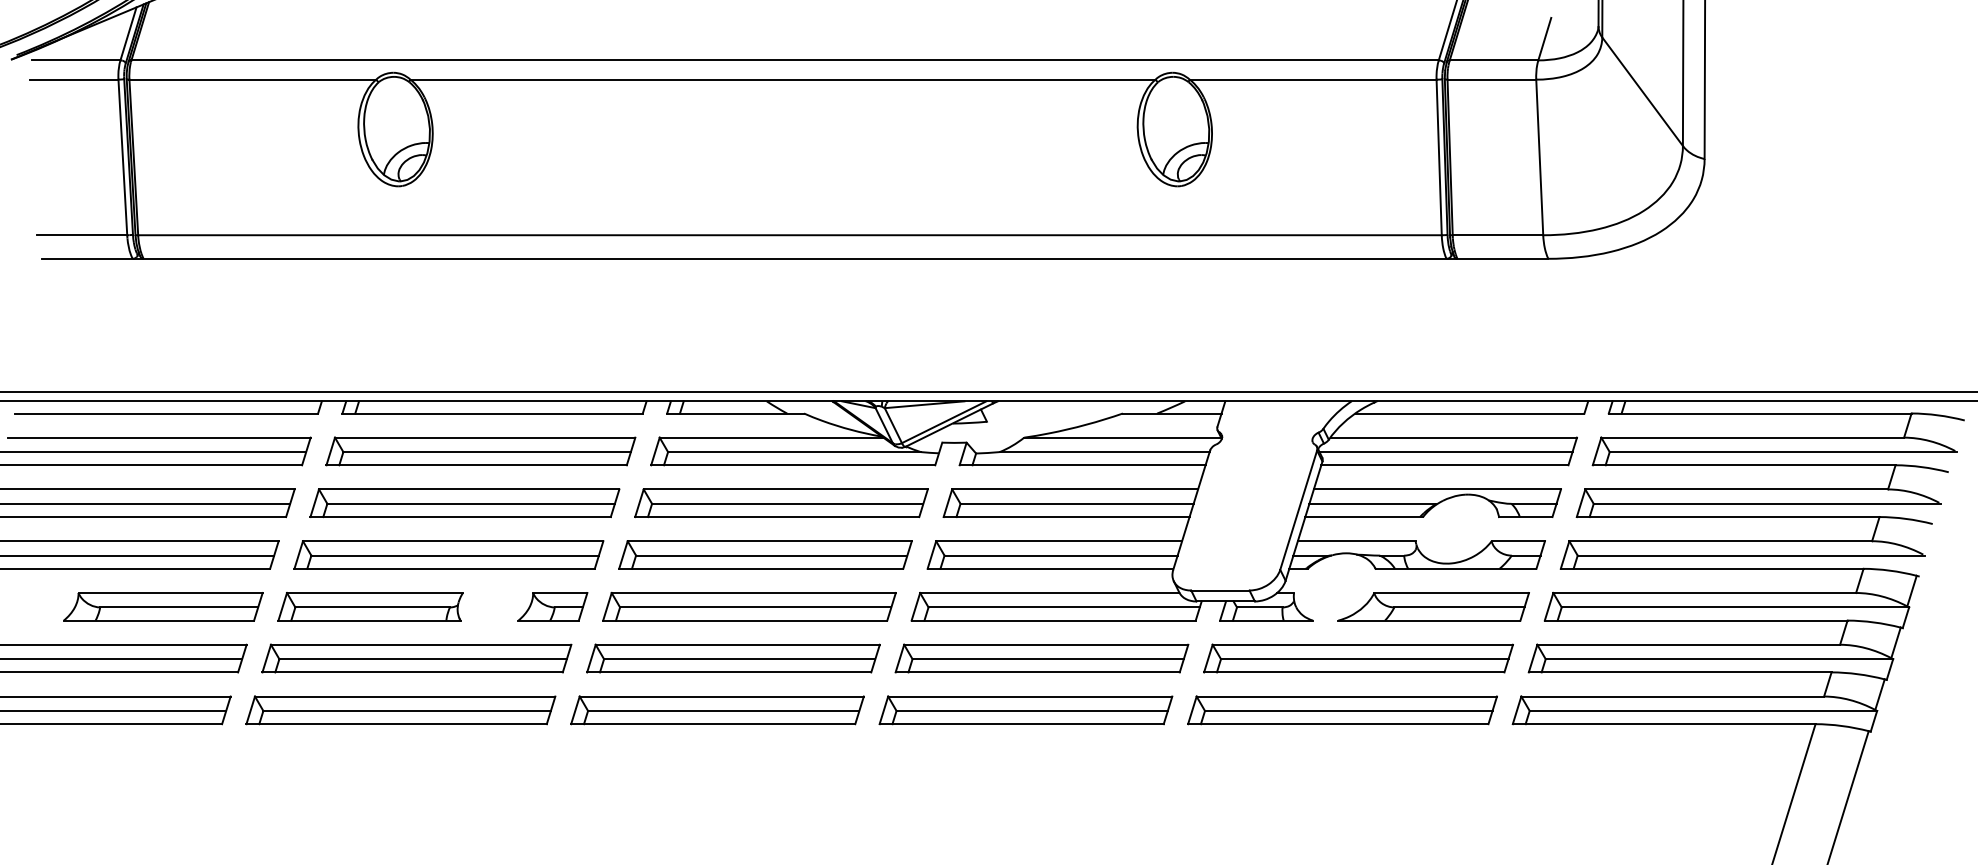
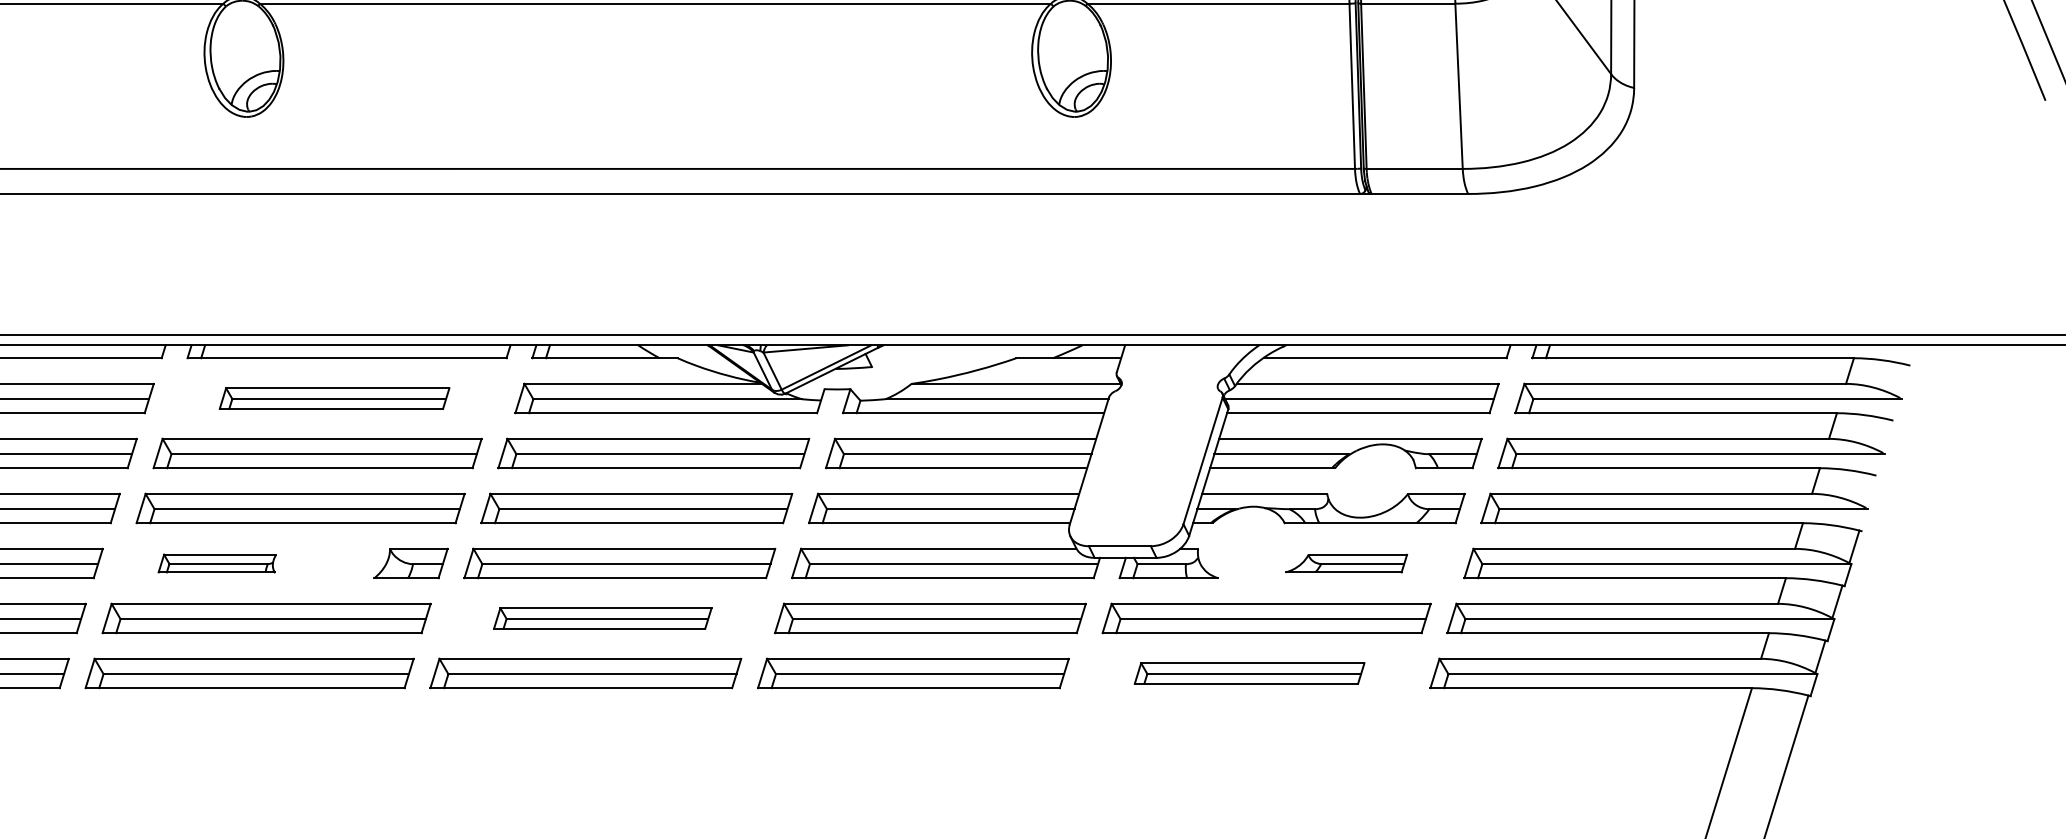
part: (480, 451) -> (334, 398), size x0.7
part: (370, 606) -> (217, 563), size x0.6
part: (1433, 606) -> (1346, 563), size x0.6
part: (733, 658) -> (602, 618), size x0.7
part: (1342, 710) -> (1249, 673), size x0.7

